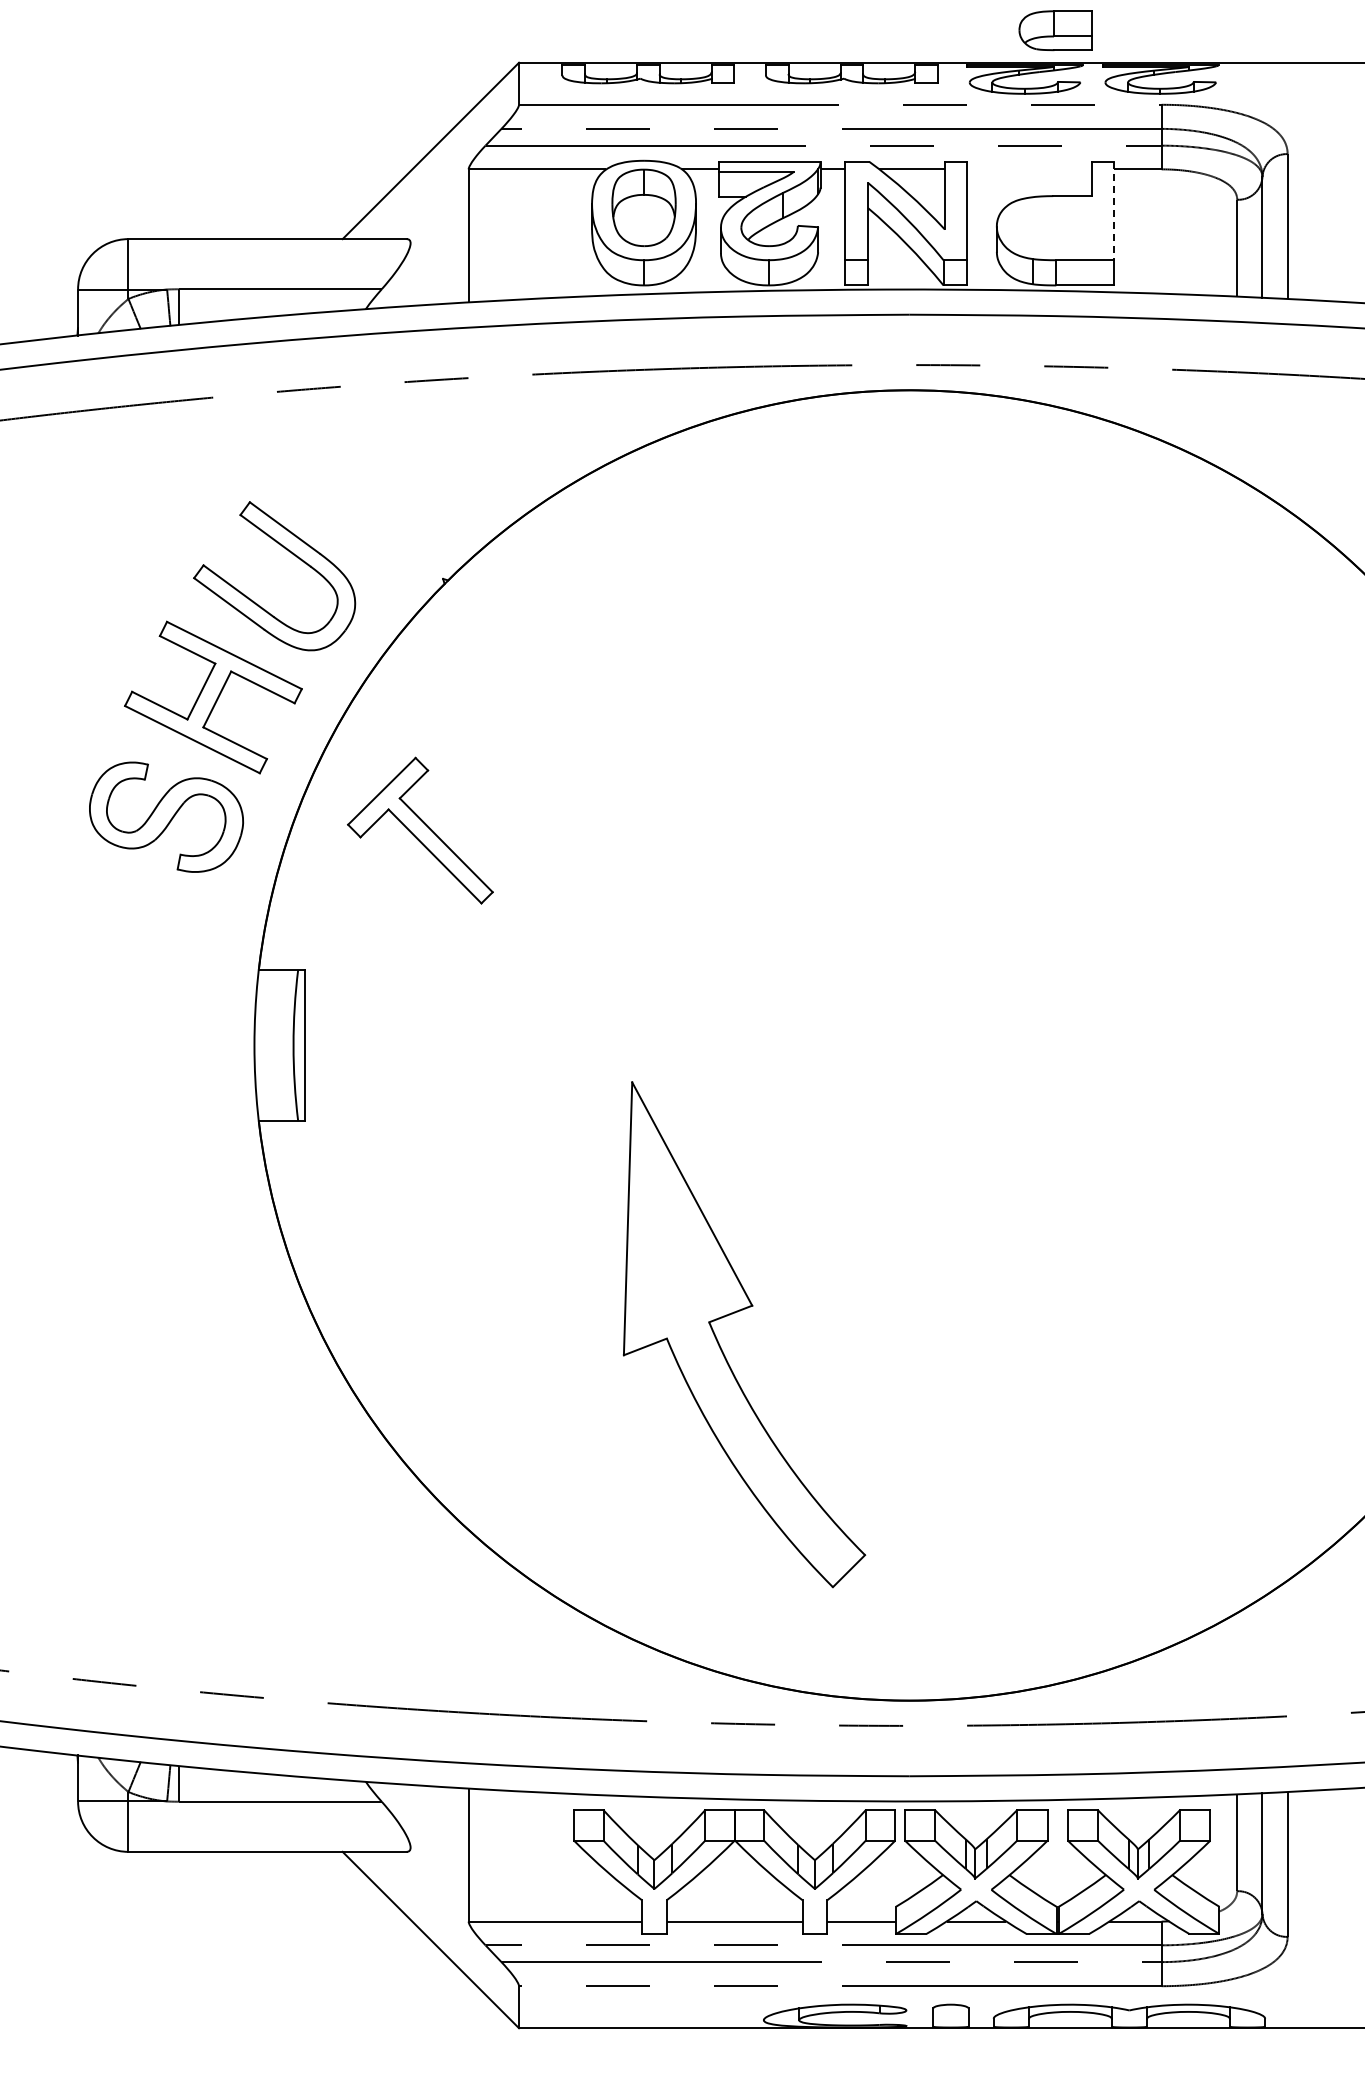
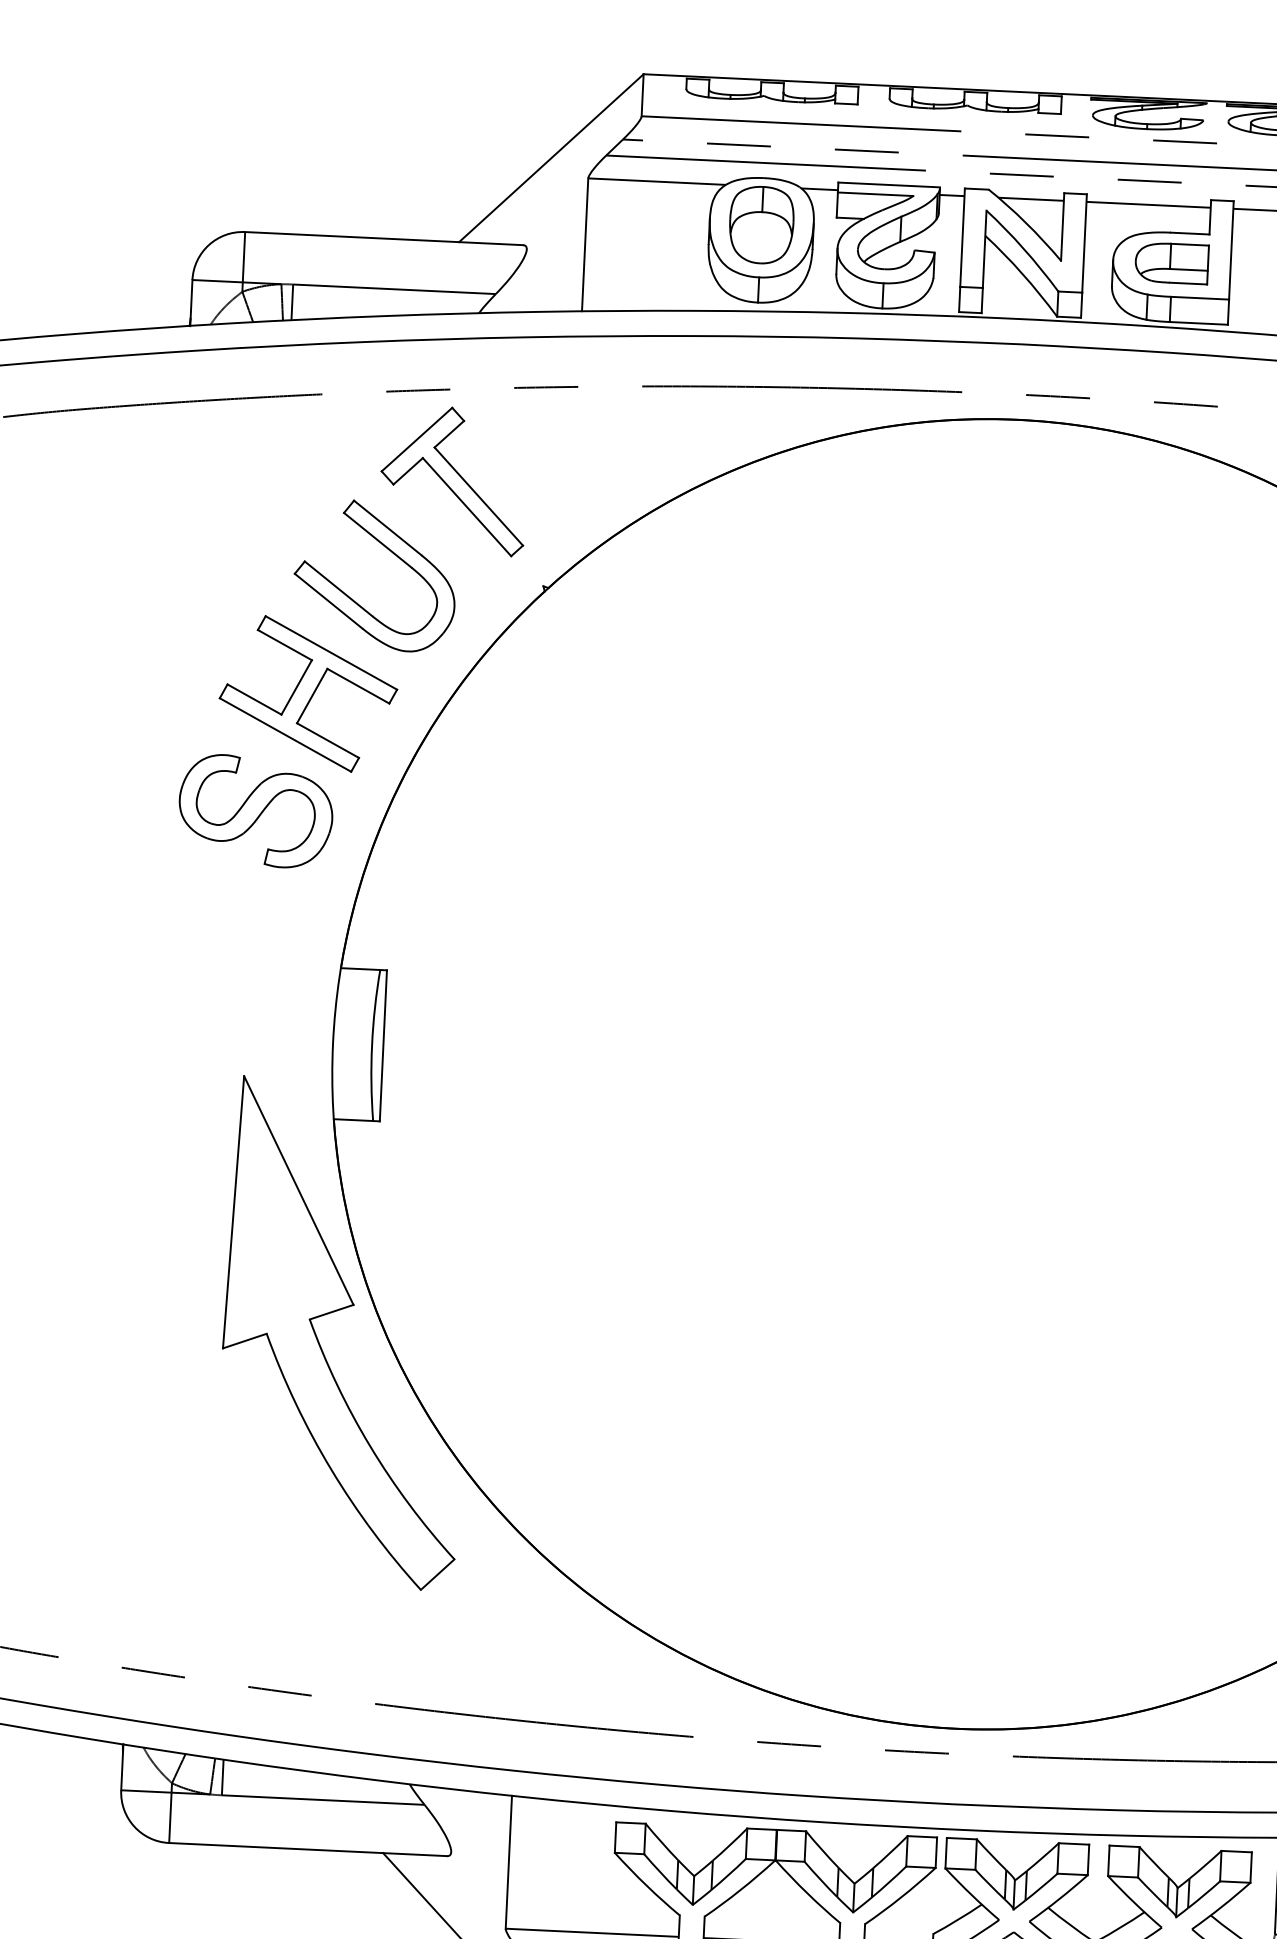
part: (1055, 30) -> (1171, 263), moved
line: (1029, 169) -> (1148, 204), added
line: (1114, 211) -> (1231, 250), dashed -> solid
part: (420, 830) -> (453, 480), moved
part: (735, 1313) -> (336, 1311), moved

